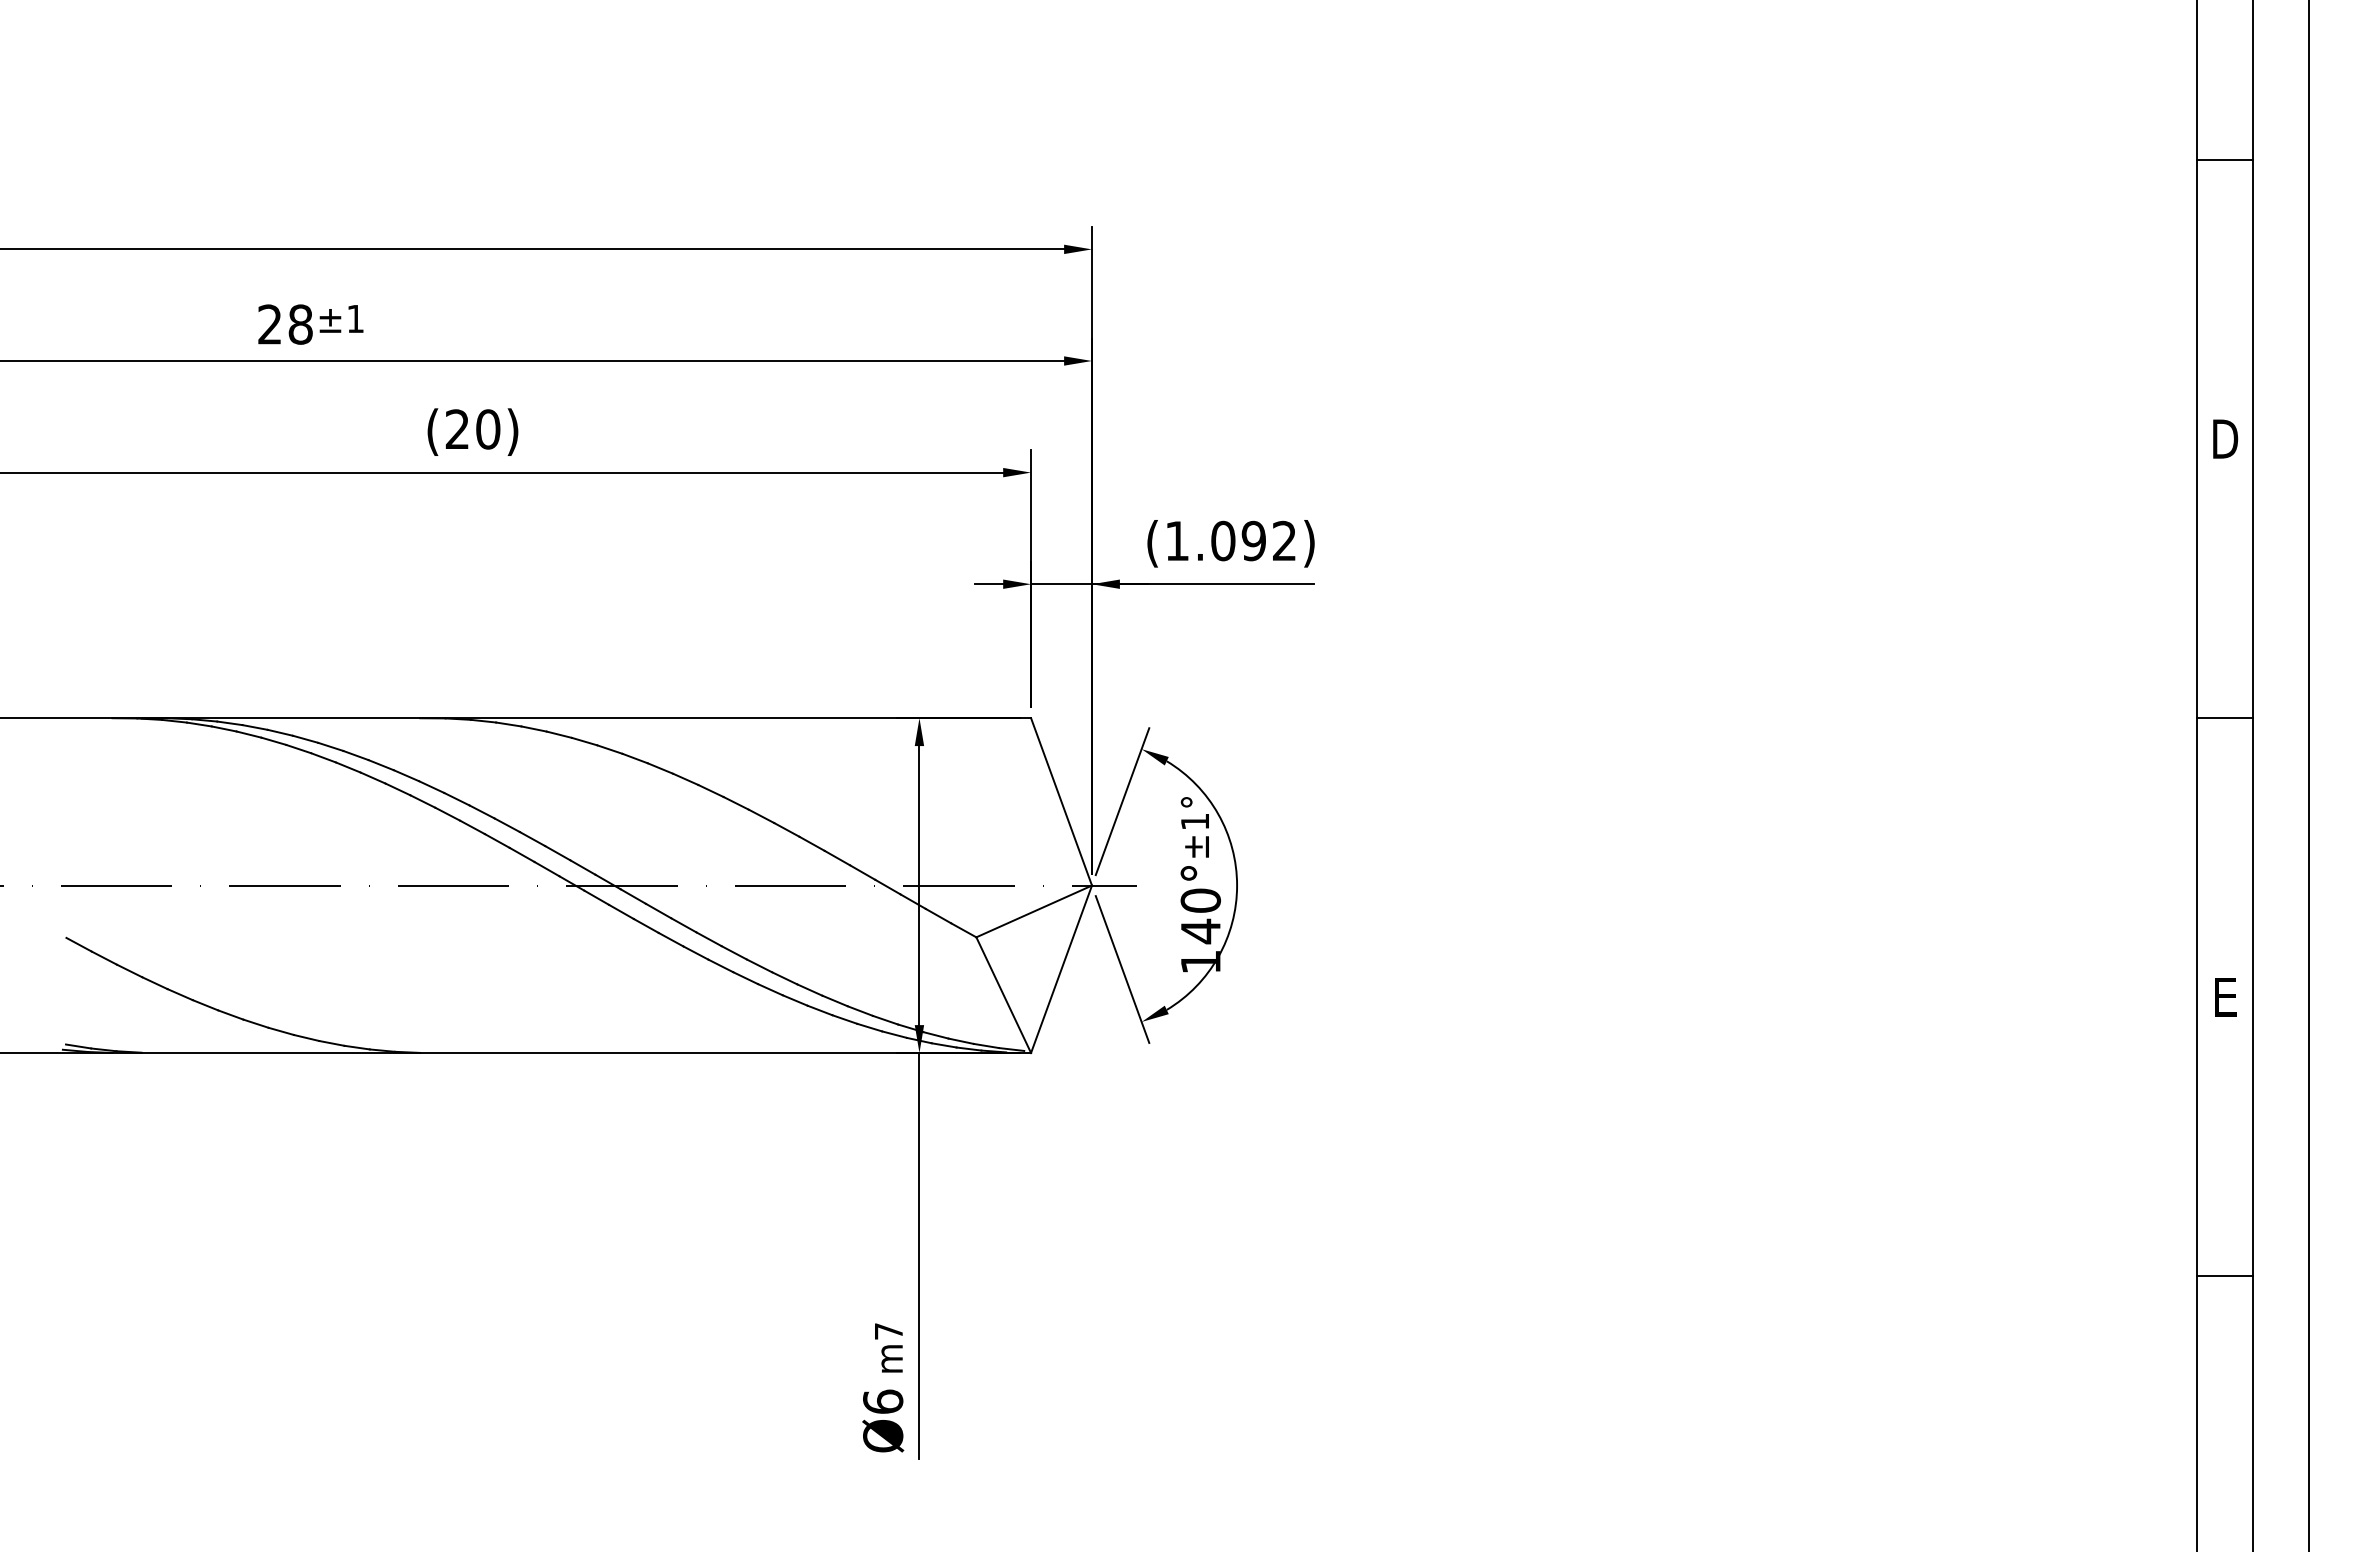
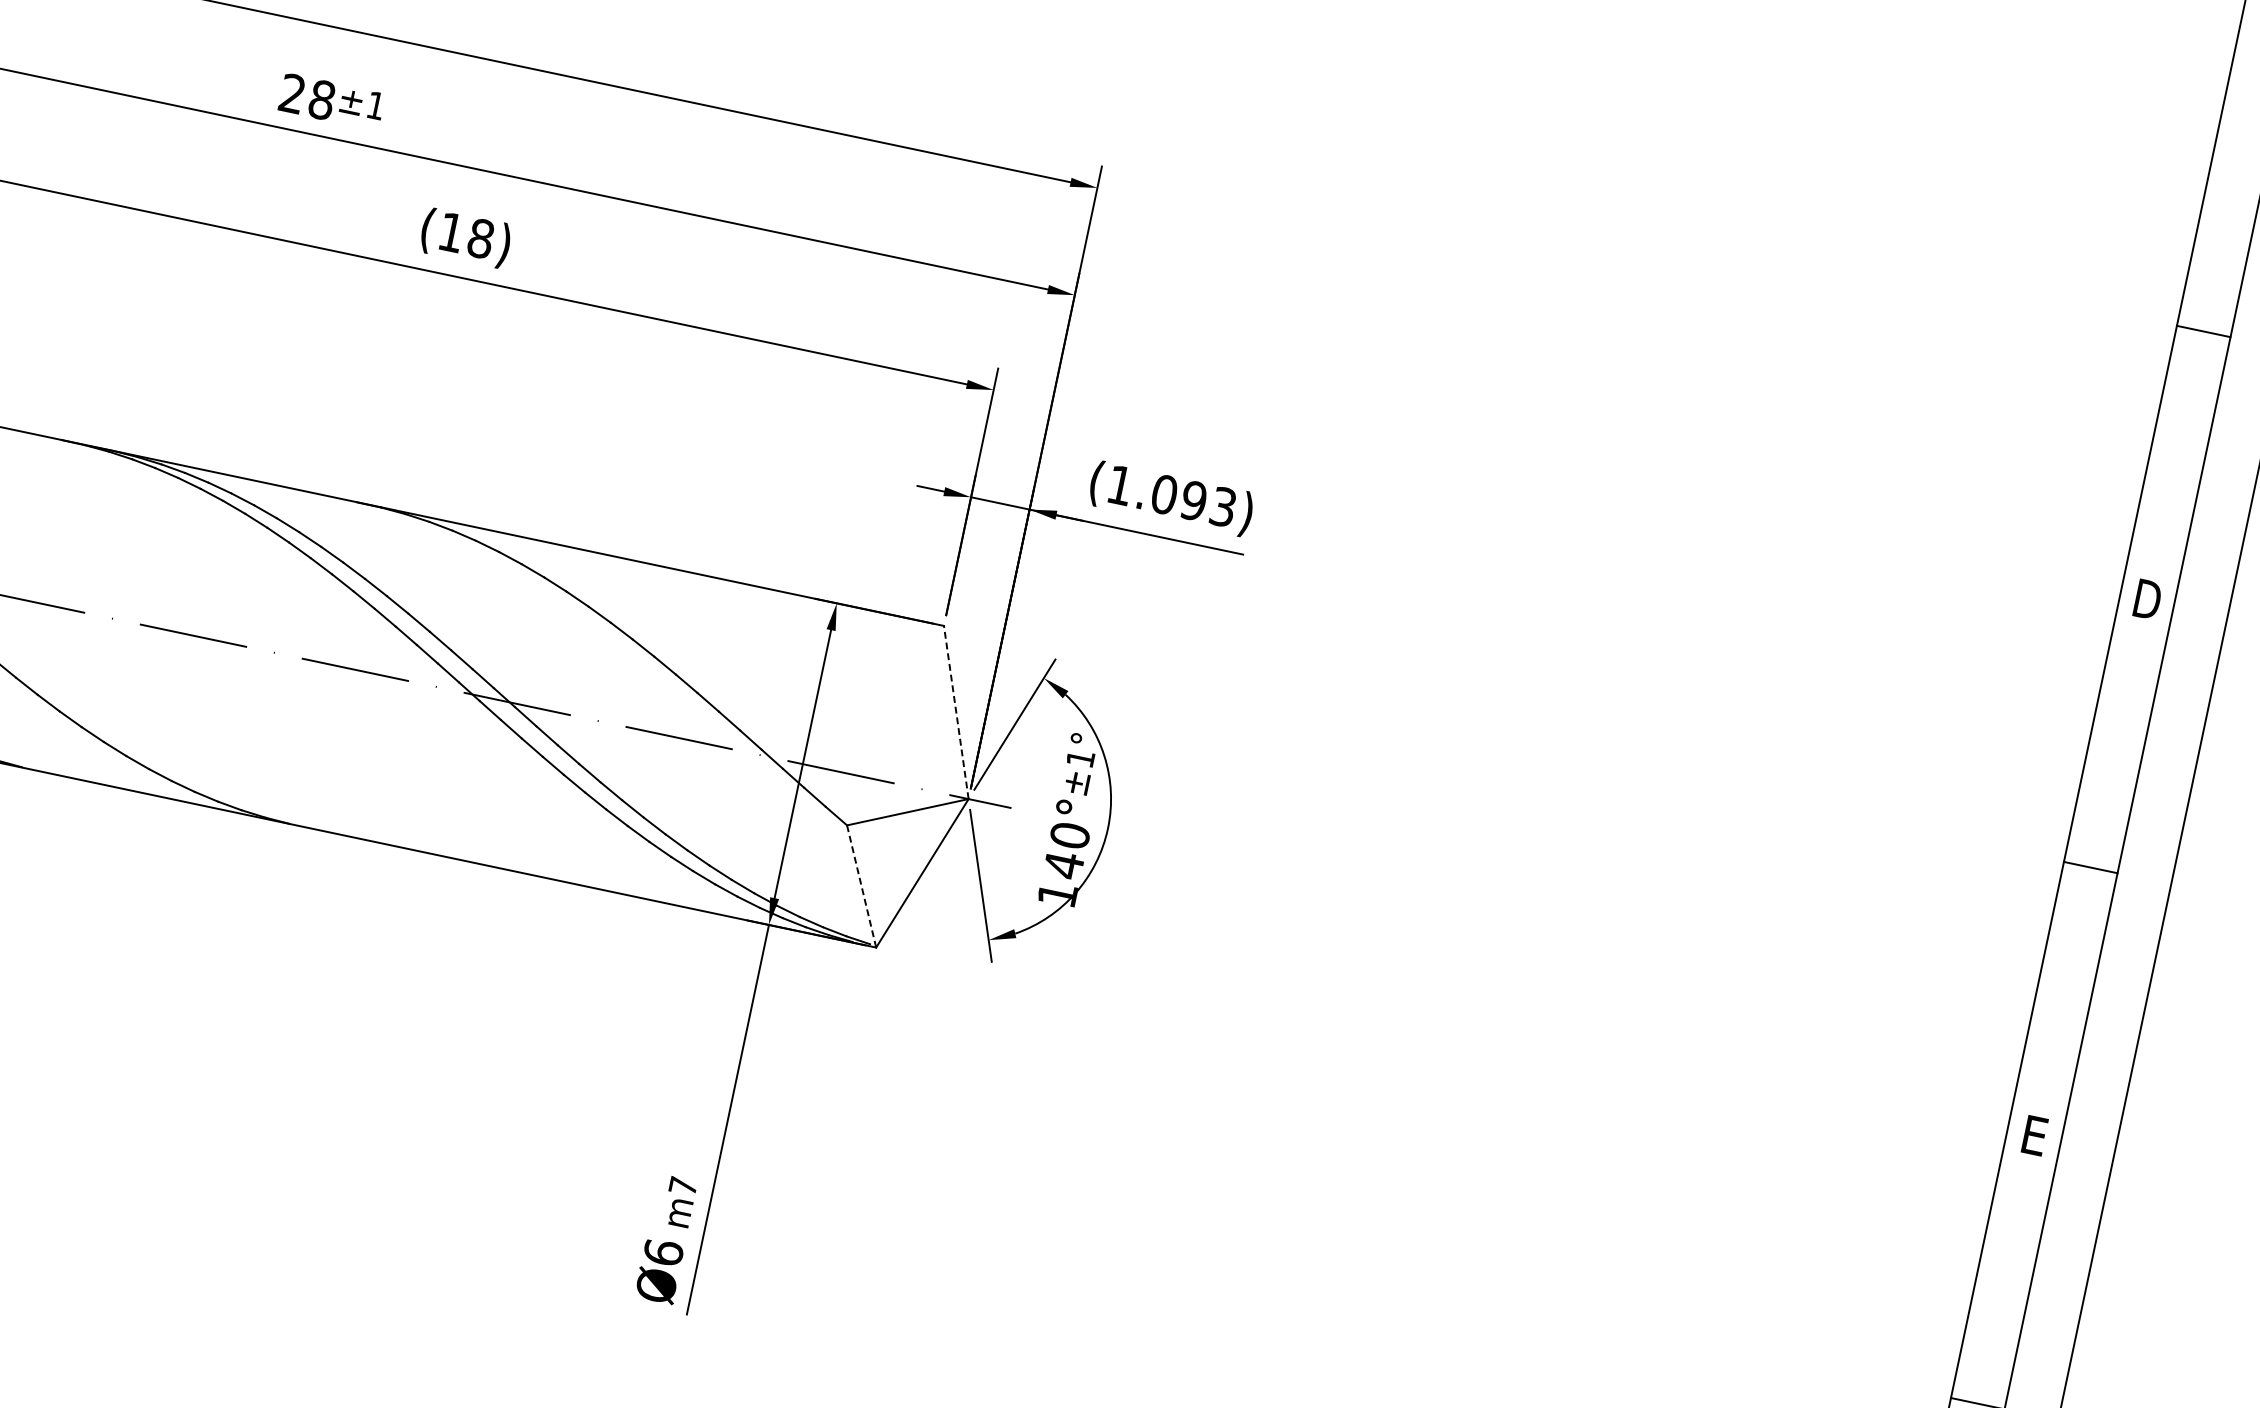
text: (472, 429) -> (465, 235), (20) -> (18)
text: (1284, 541) -> (1223, 507), (1.092) -> (1.093)
line: (1061, 801) -> (956, 712), solid -> dashed
line: (1003, 995) -> (861, 886), solid -> dashed

